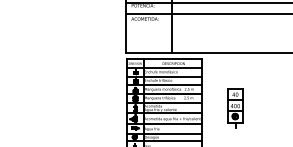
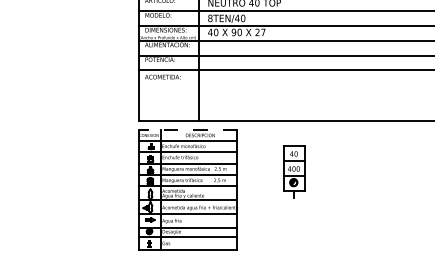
line: (163, 59) -> (187, 129), solid -> dashed
part: (235, 108) -> (294, 171), moved

